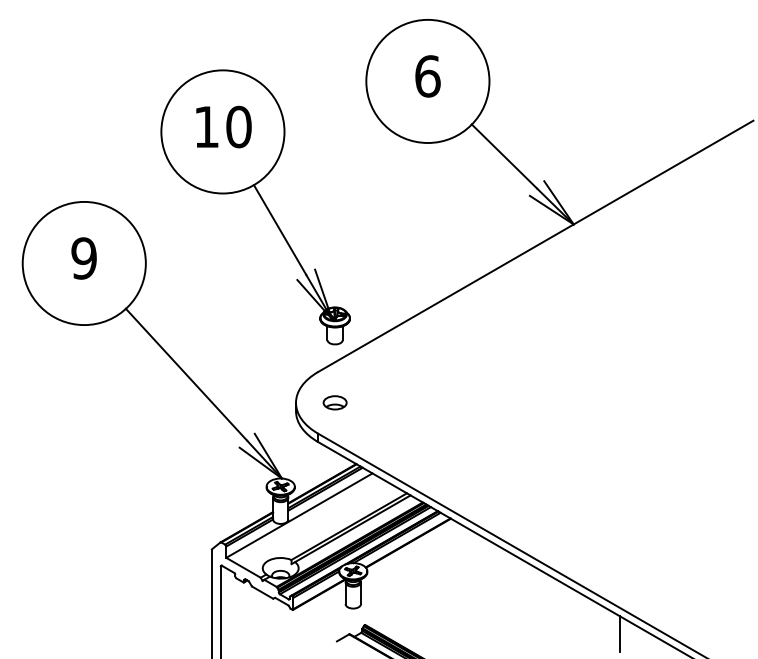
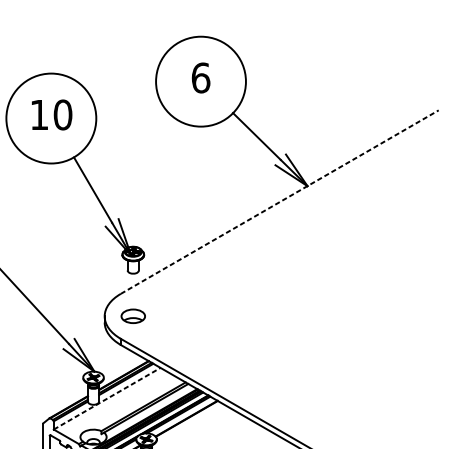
line: (536, 246) -> (280, 202), solid -> dashed
part: (334, 402) -> (132, 316), size x1.4
line: (299, 515) -> (107, 398), solid -> dashed

